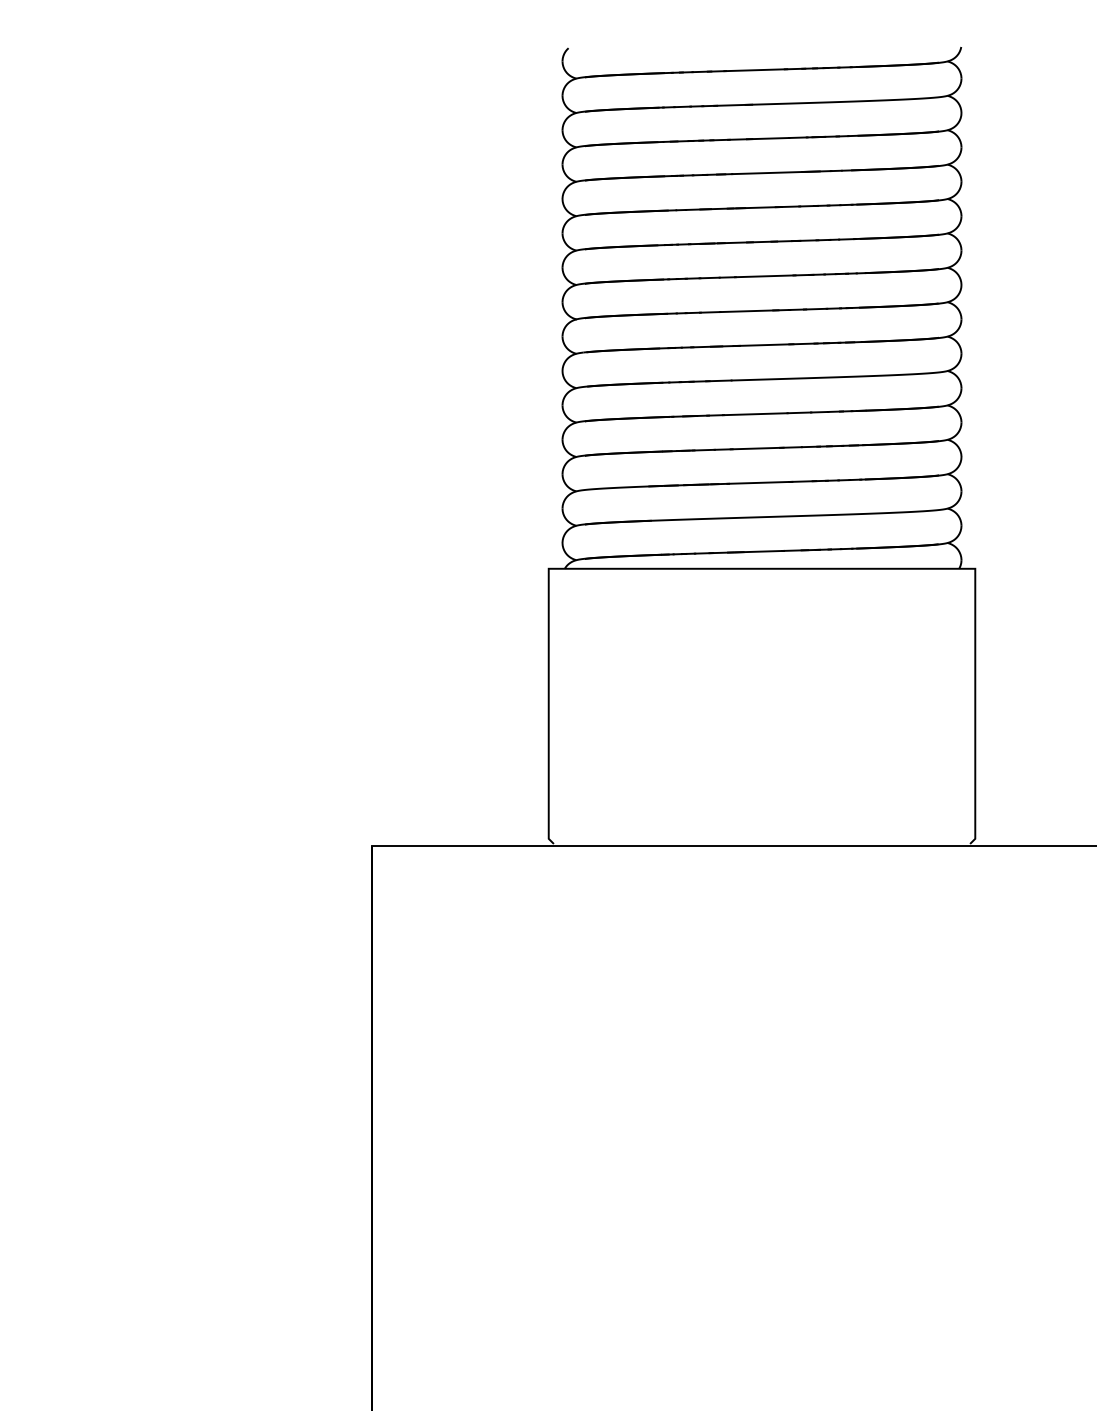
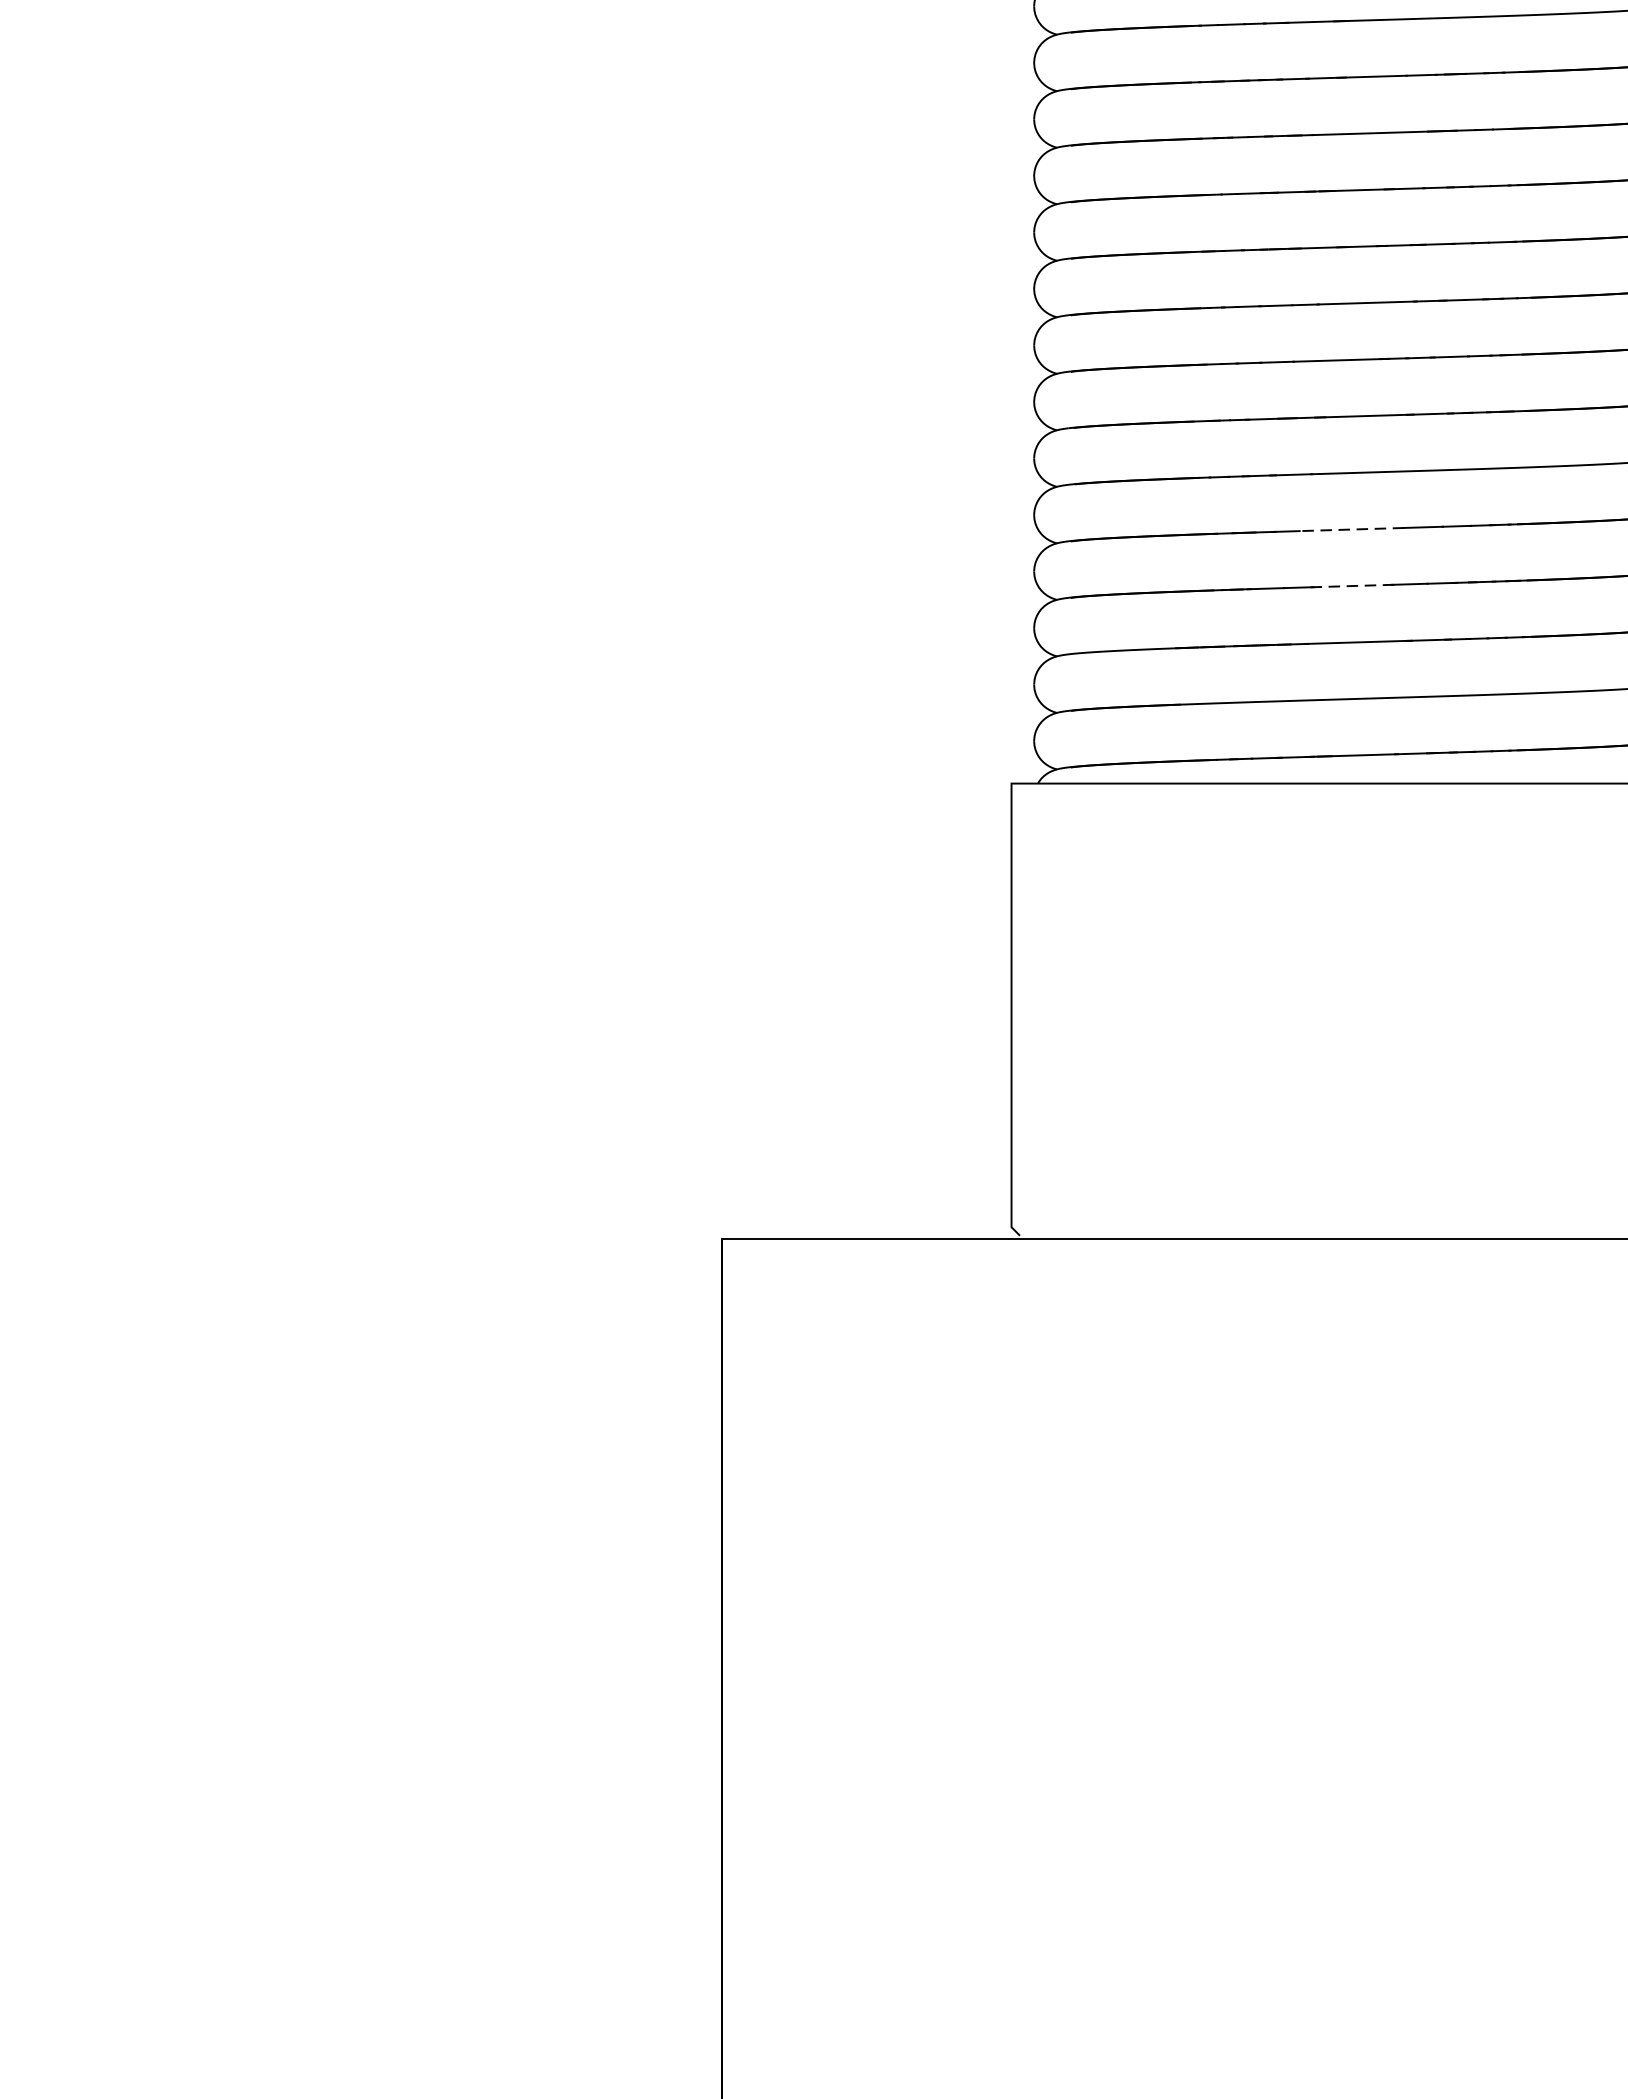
line: (754, 414) -> (1349, 530), solid -> dashed
line: (757, 448) -> (1354, 585), solid -> dashed

